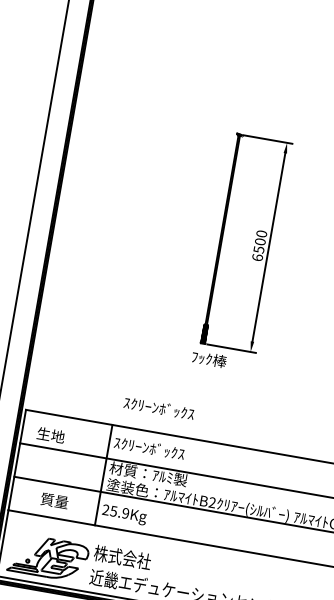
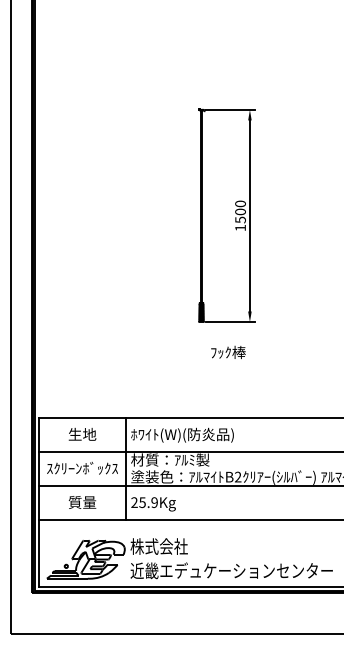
text: (257, 257) -> (240, 227), 6500 -> 1500
text: (209, 358) -> (228, 351), moved
text: (159, 407) -> (82, 467), moved
text: (50, 435) -> (82, 434), moved
text: (164, 451) -> (182, 434), ｽｸﾘｰﾝﾎﾞｯｸｽ -> ﾎﾜｲﾄ(W)(防炎品)

